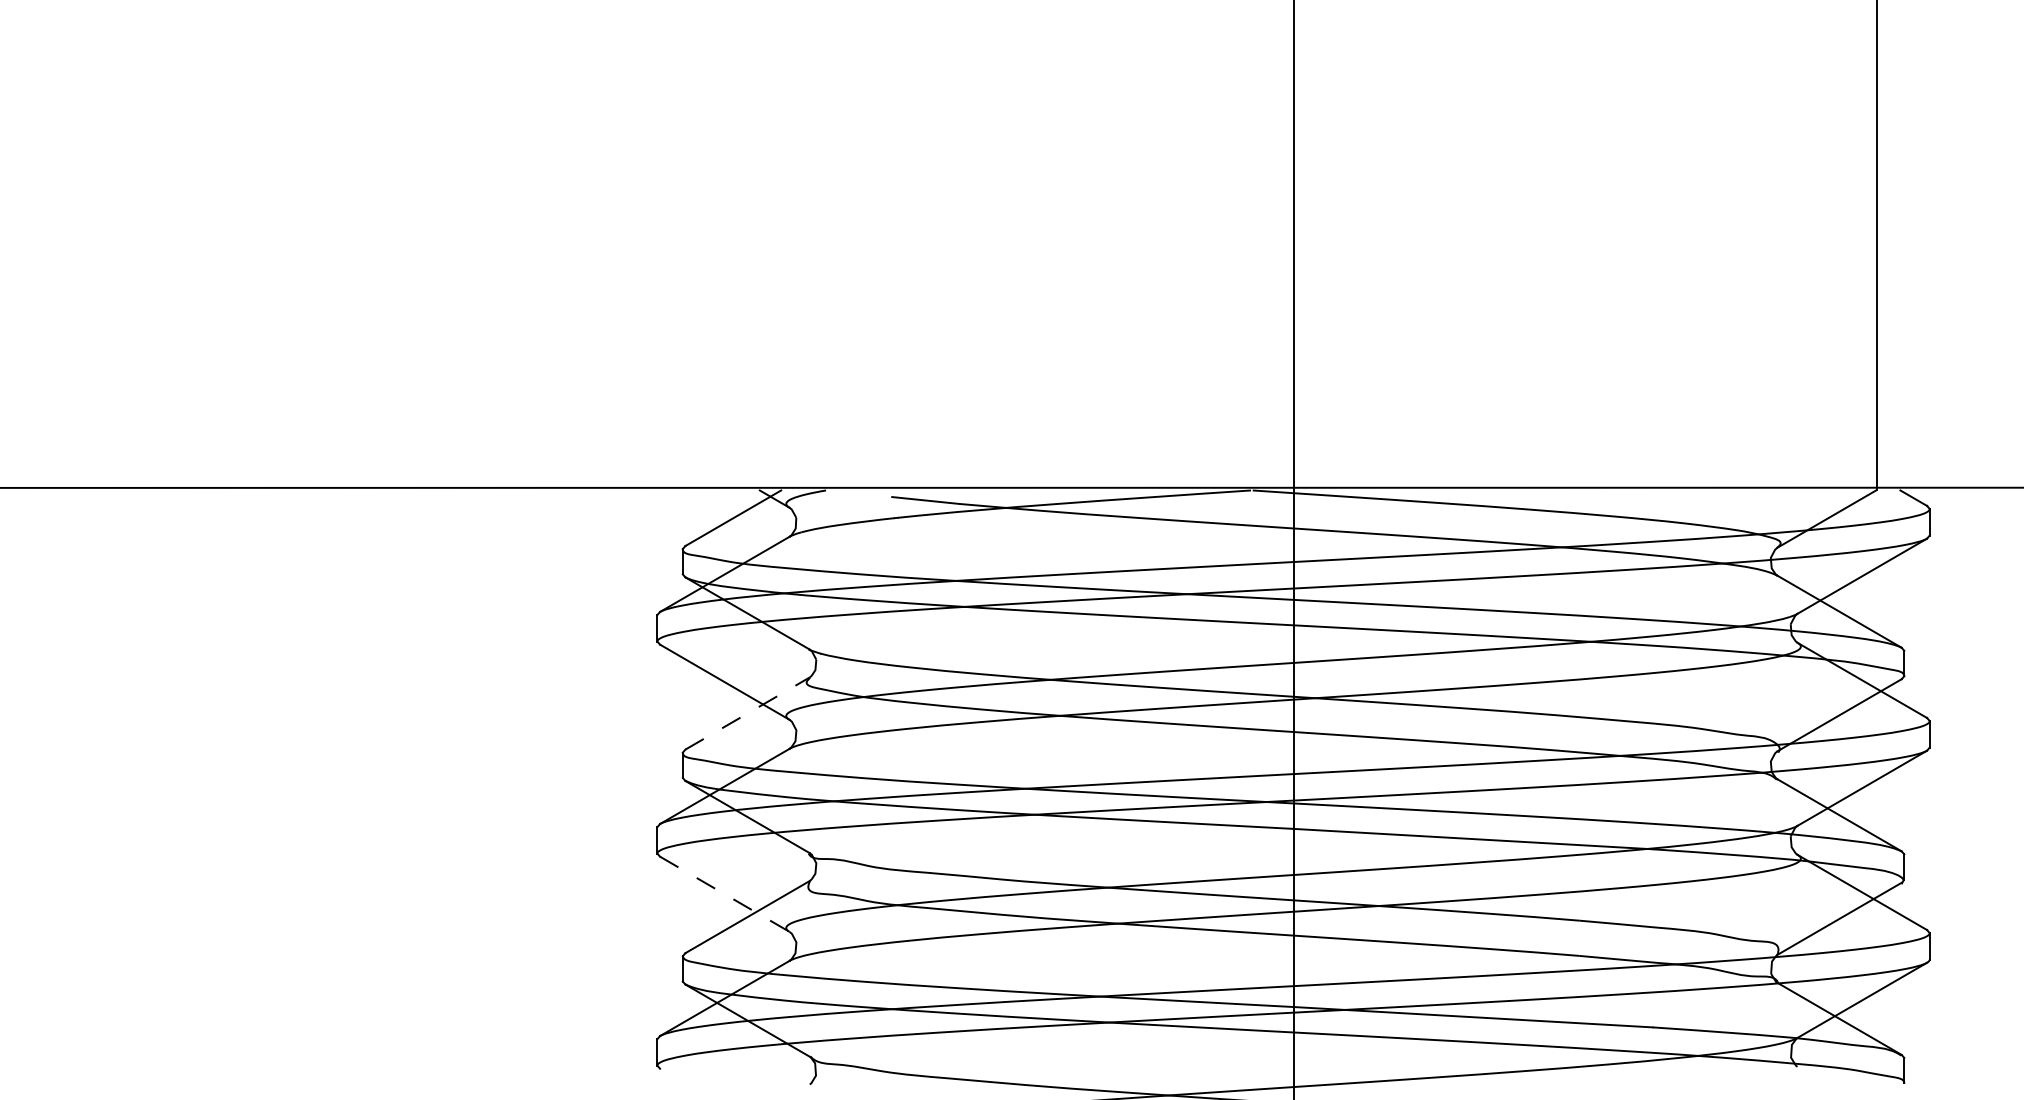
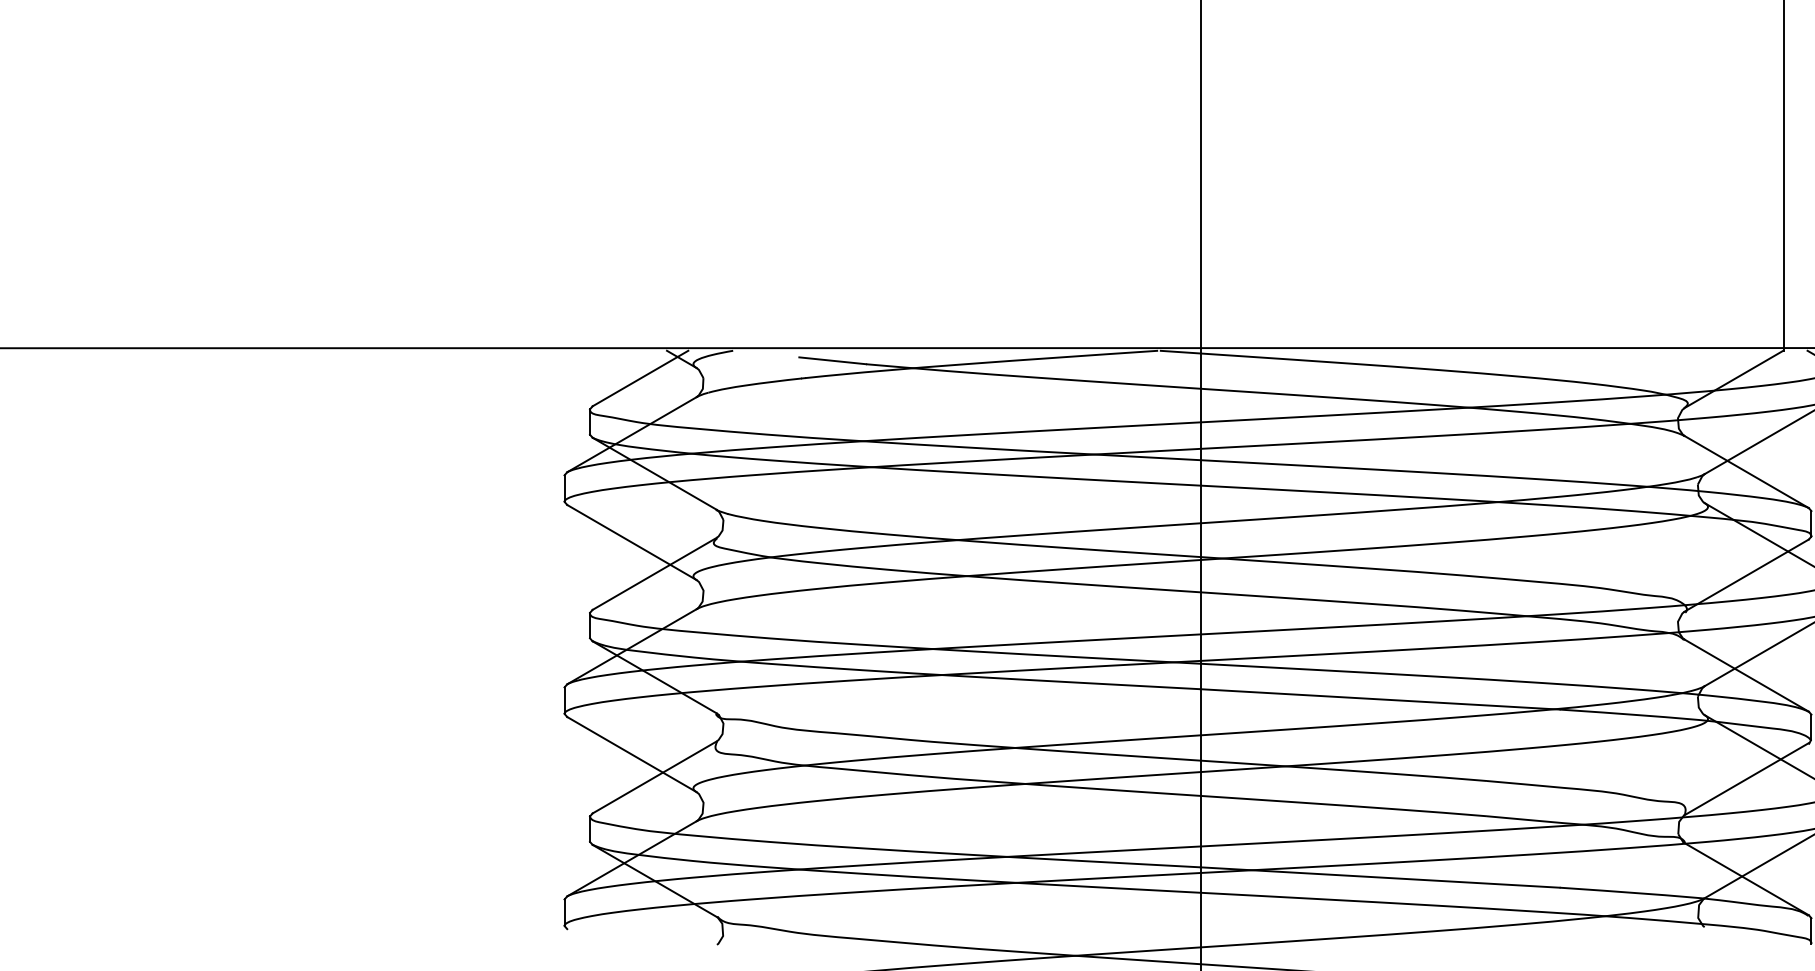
line: (747, 713) -> (654, 573), dashed -> solid
line: (724, 894) -> (631, 754), dashed -> solid

